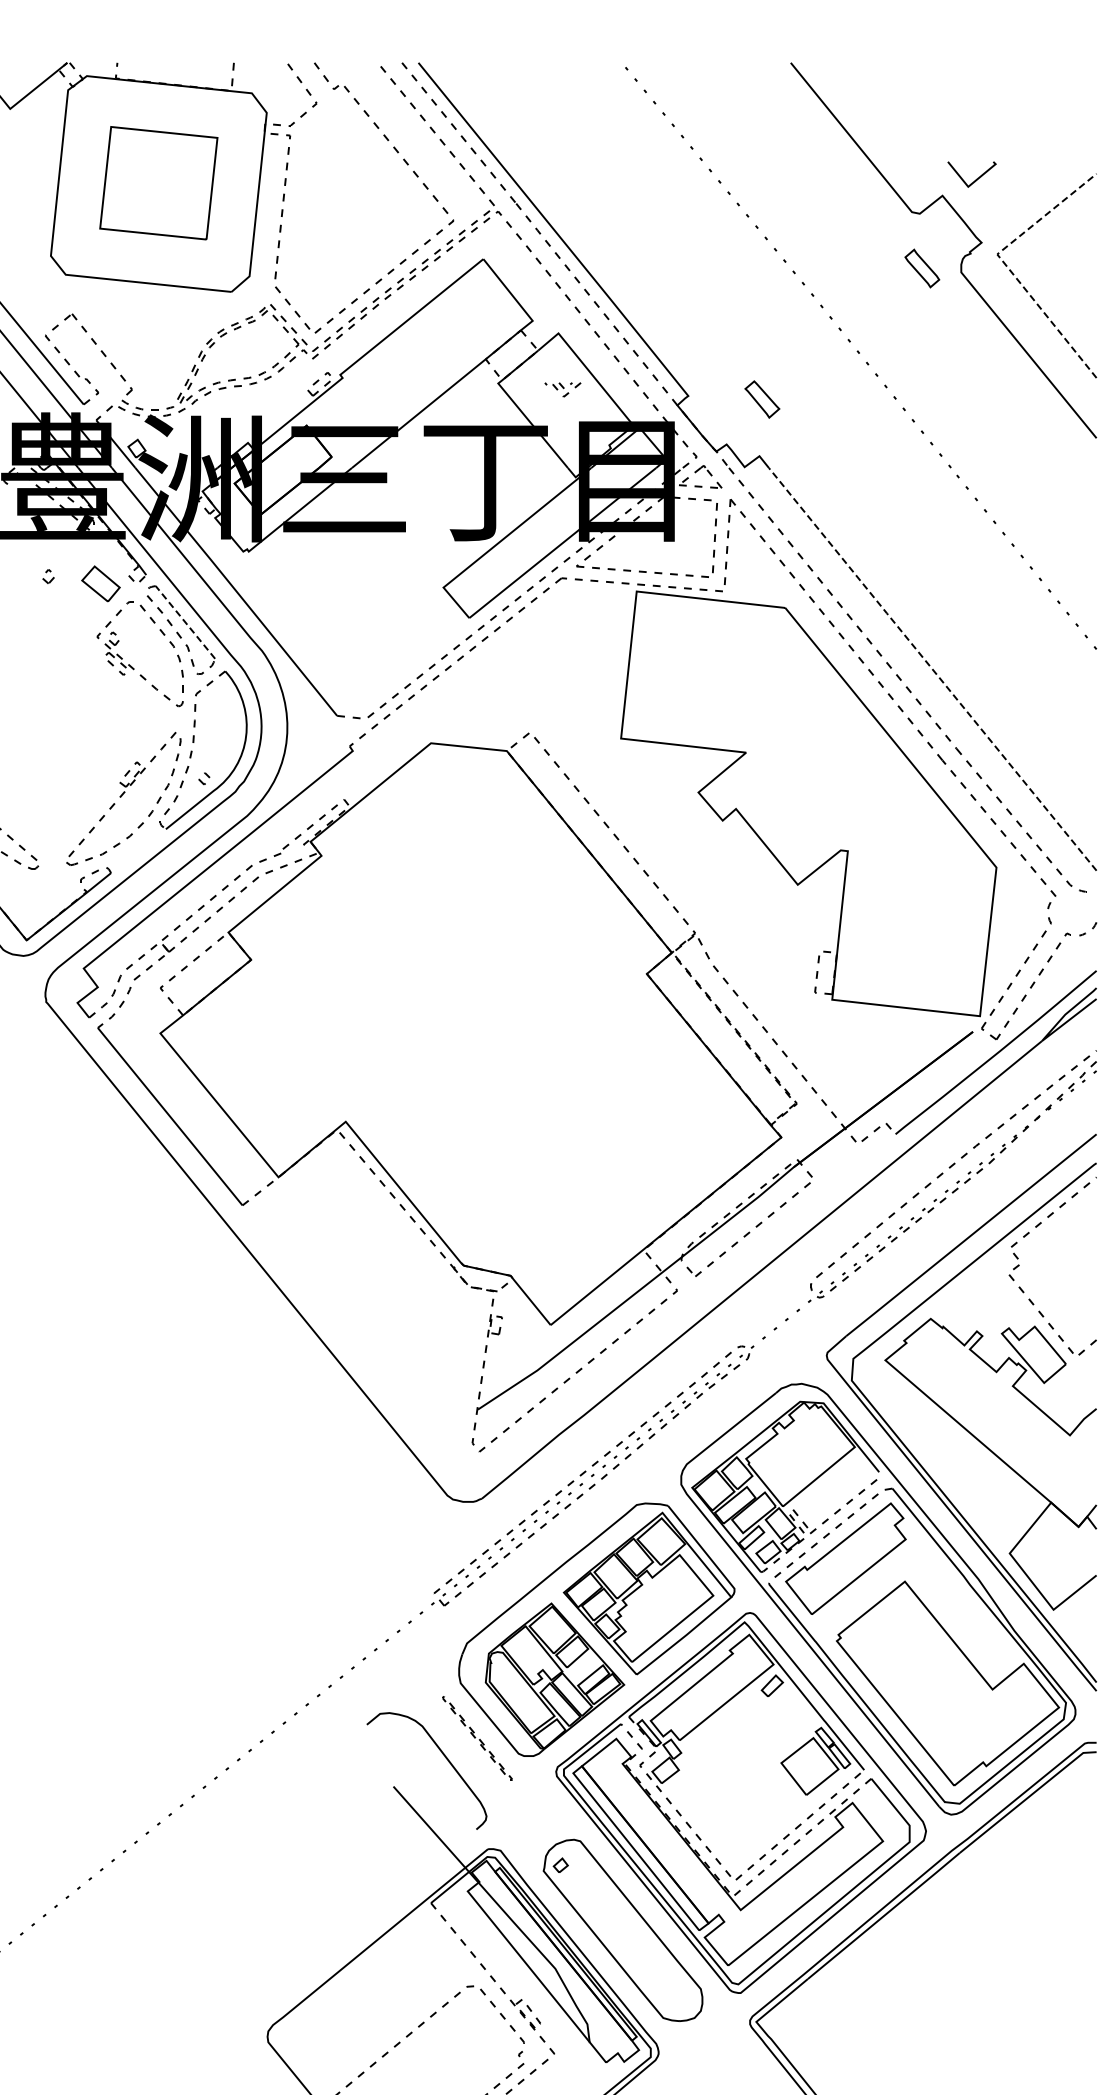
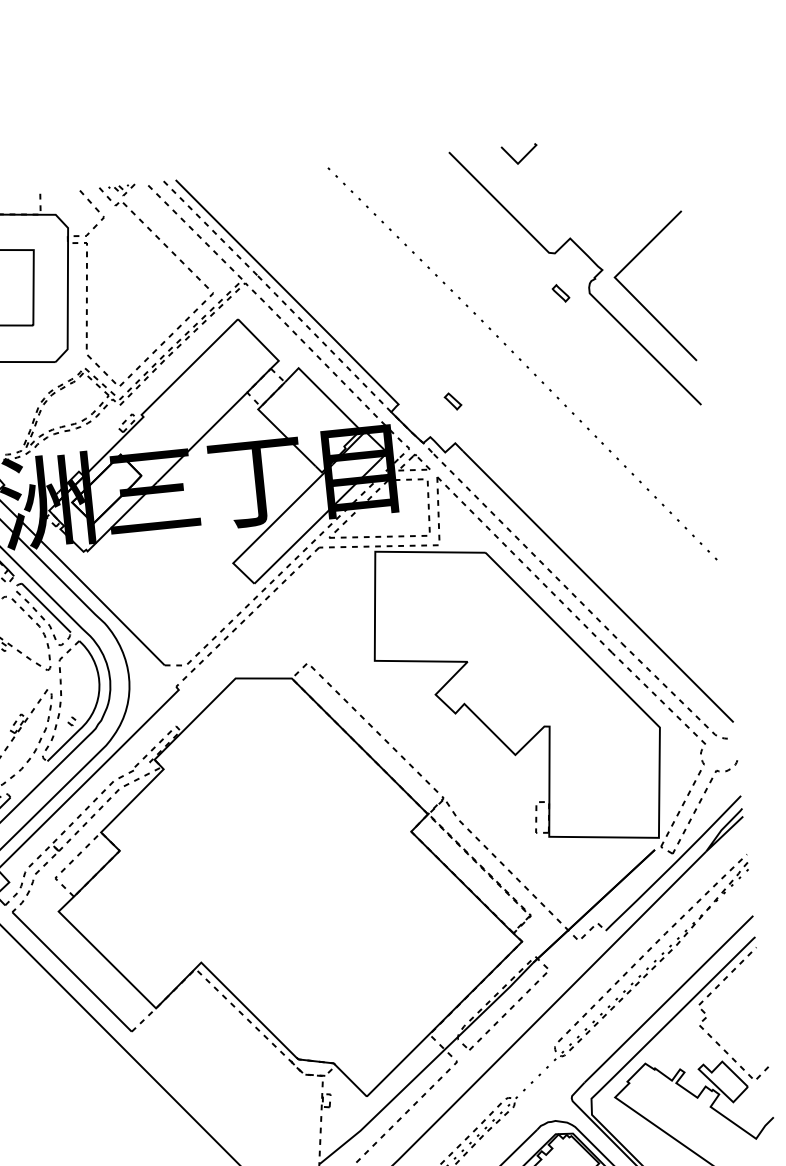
line: (976, 178) -> (523, 157), moved
line: (1006, 266) -> (622, 285), dashed -> solid
part: (922, 268) -> (560, 293), size x0.62
part: (562, 389) -> (121, 190), moved
part: (761, 399) -> (452, 401), size x0.62
line: (185, 622) -> (46, 608), dashed -> solid
line: (931, 668) -> (597, 586), dashed -> solid

